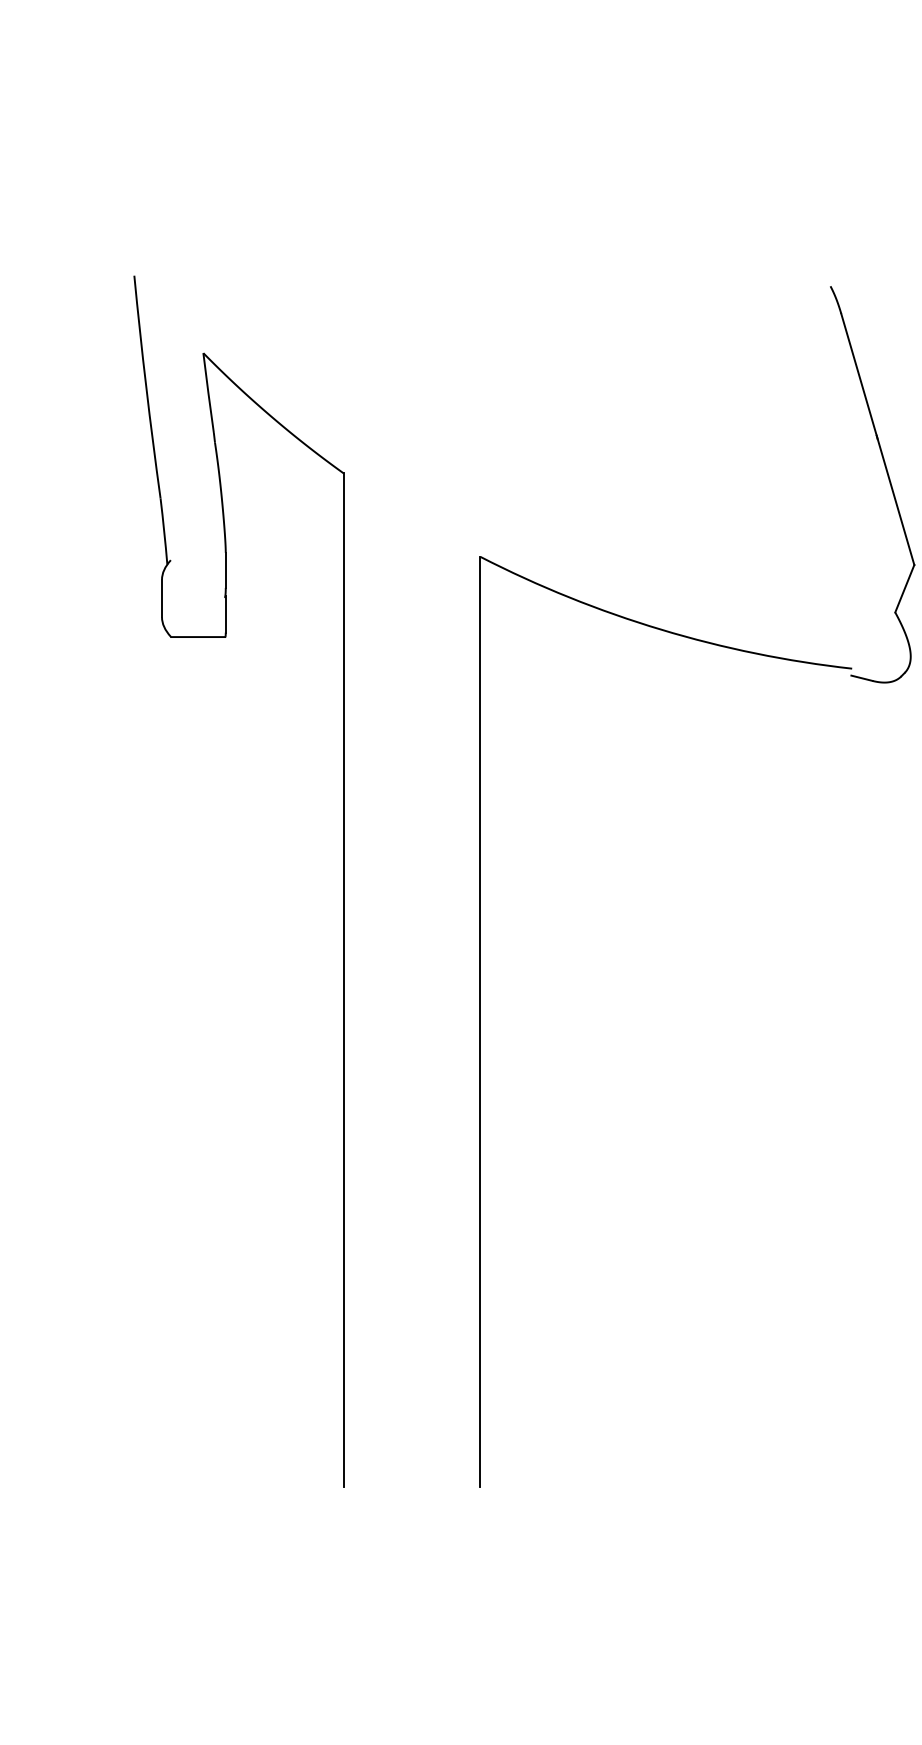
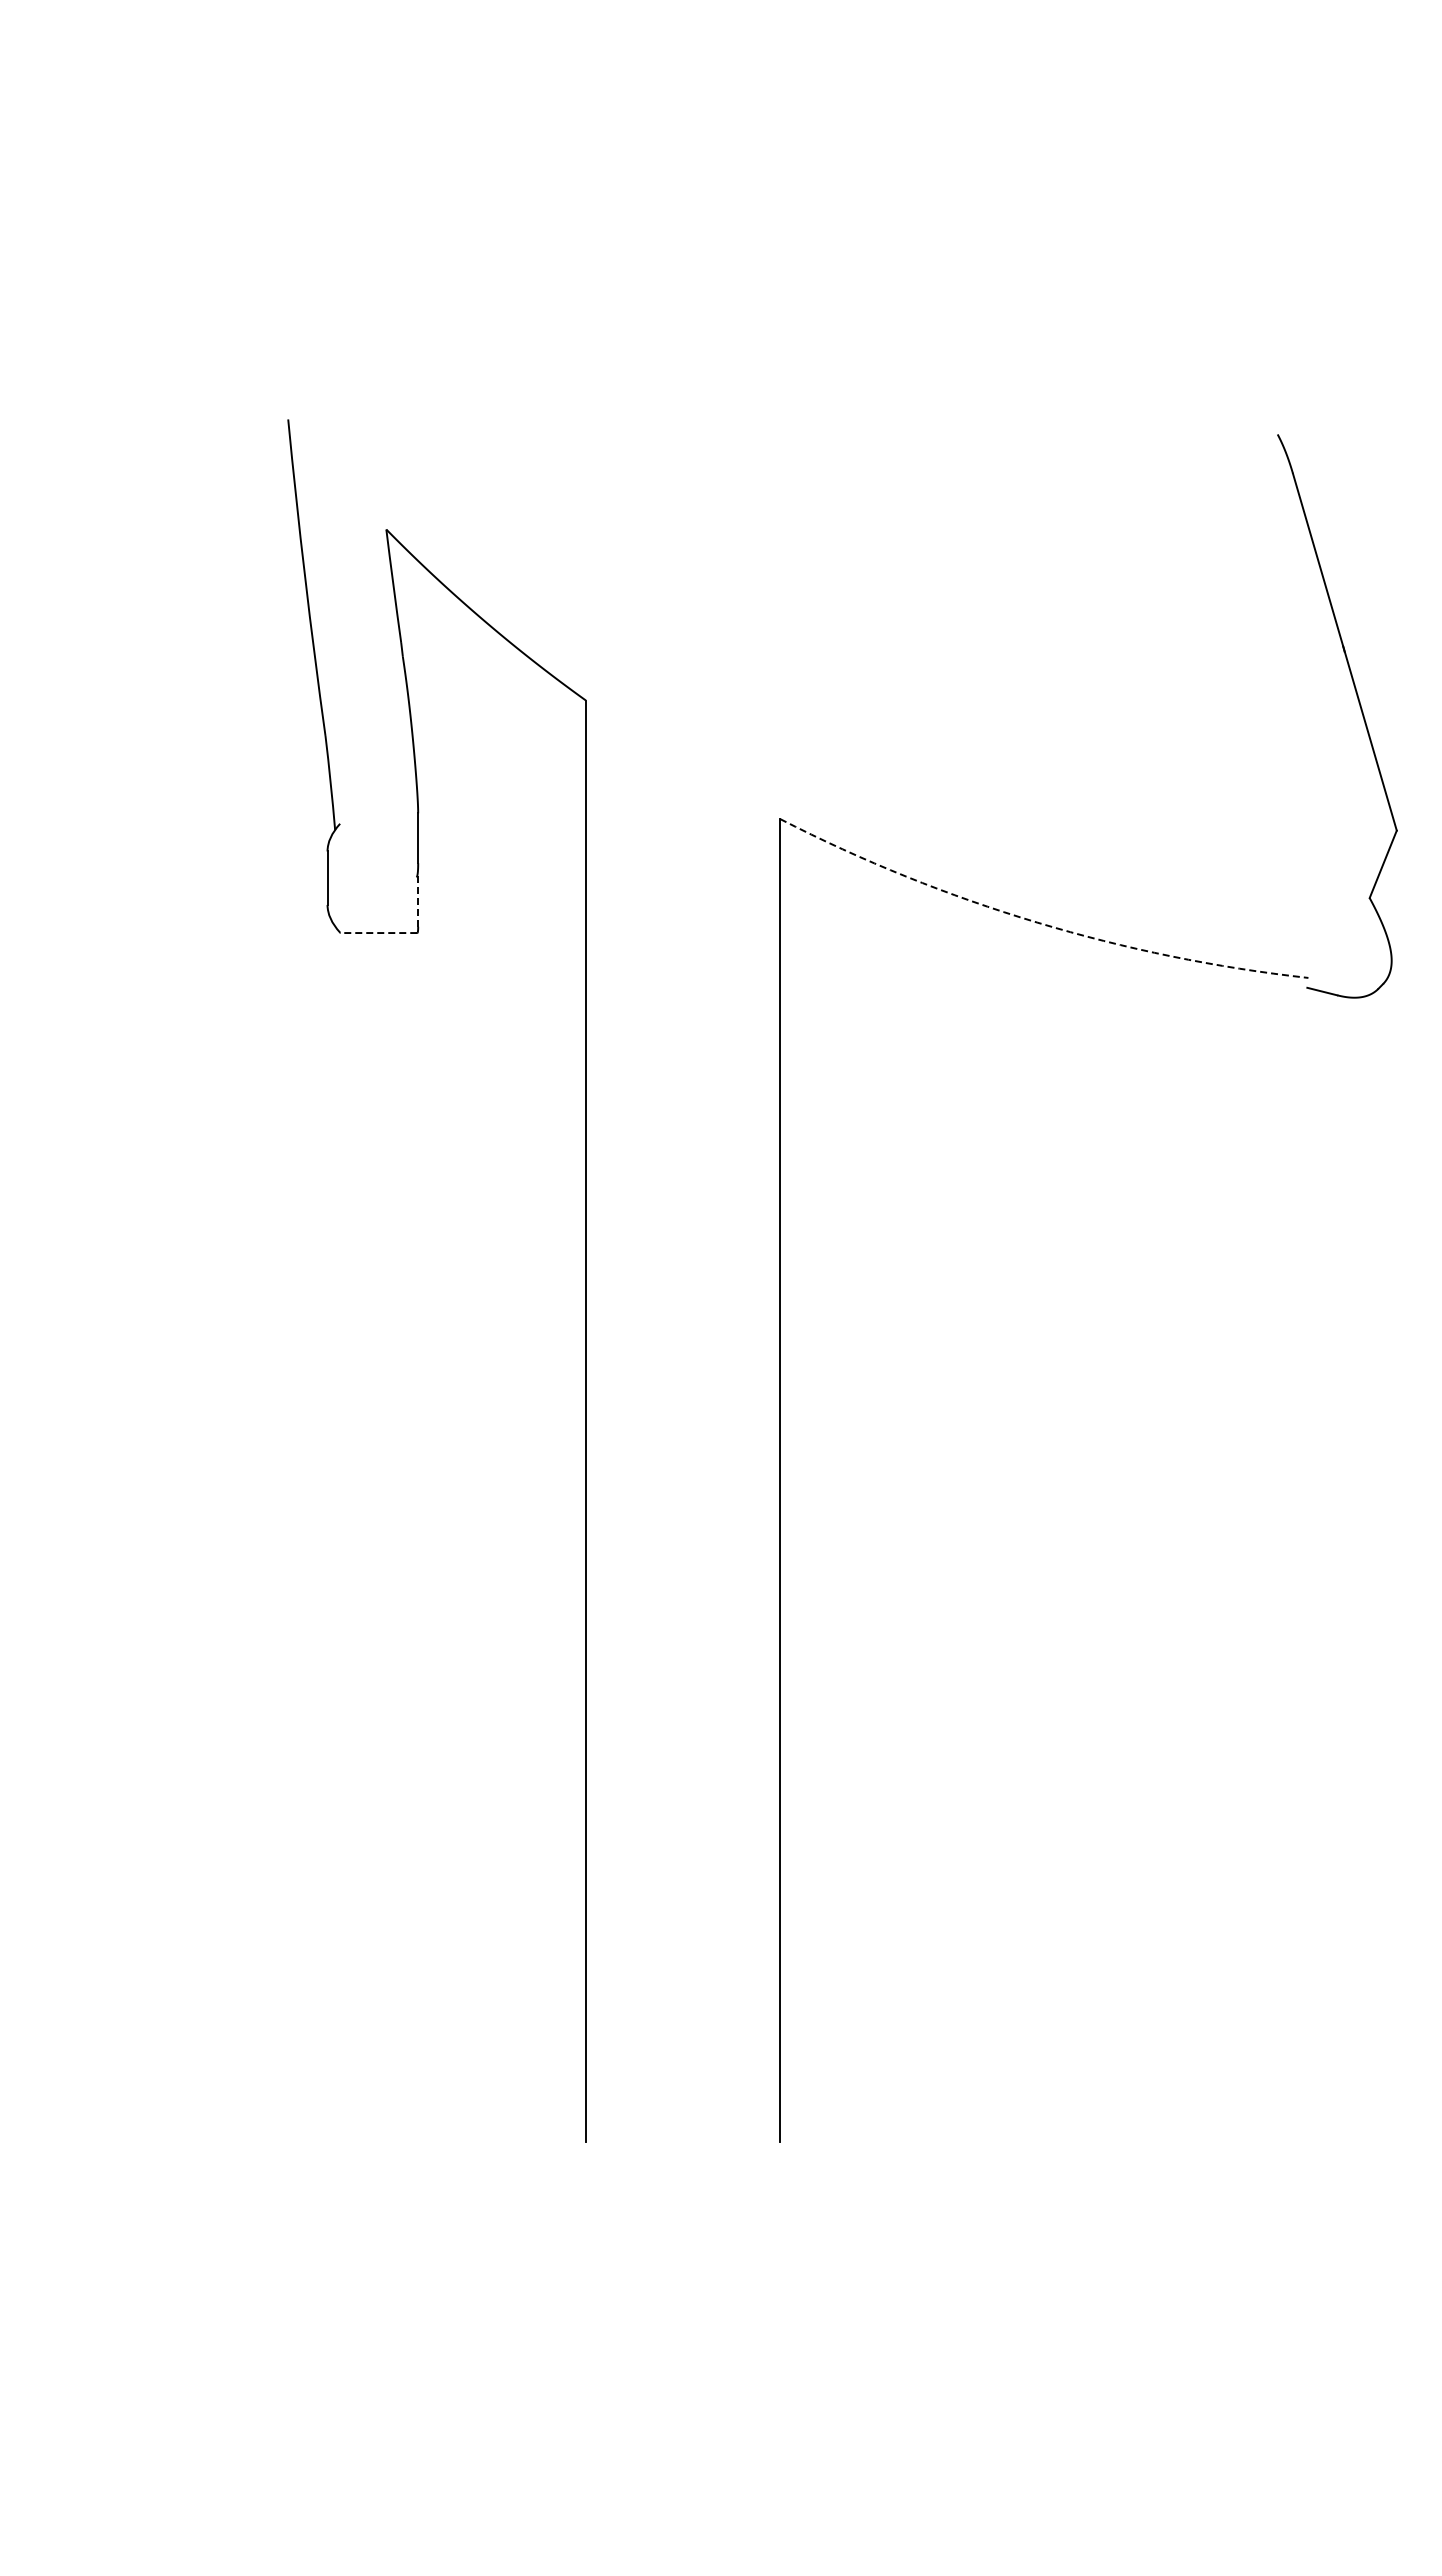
line: (226, 614) -> (418, 900), solid -> dashed
arc: (661, 629) -> (1037, 922), solid -> dashed
line: (197, 637) -> (378, 933), solid -> dashed

